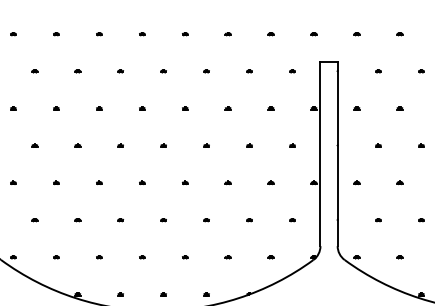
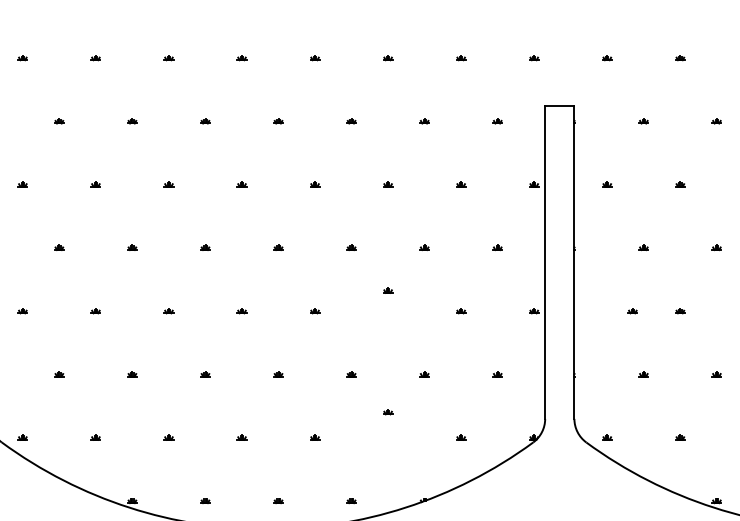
part: (227, 182) -> (387, 290), moved
part: (356, 182) -> (631, 310), moved
part: (227, 257) -> (387, 412), moved

